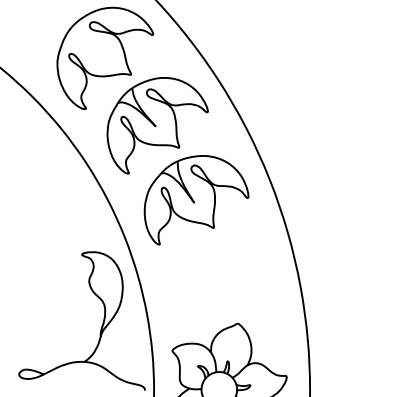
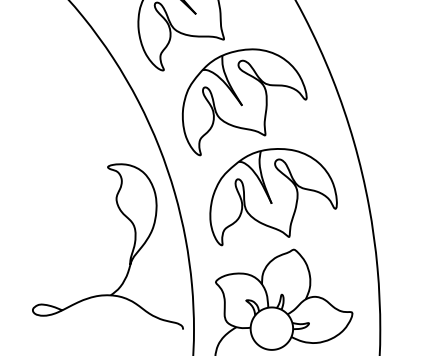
part: (220, 279) -> (273, 196), added

